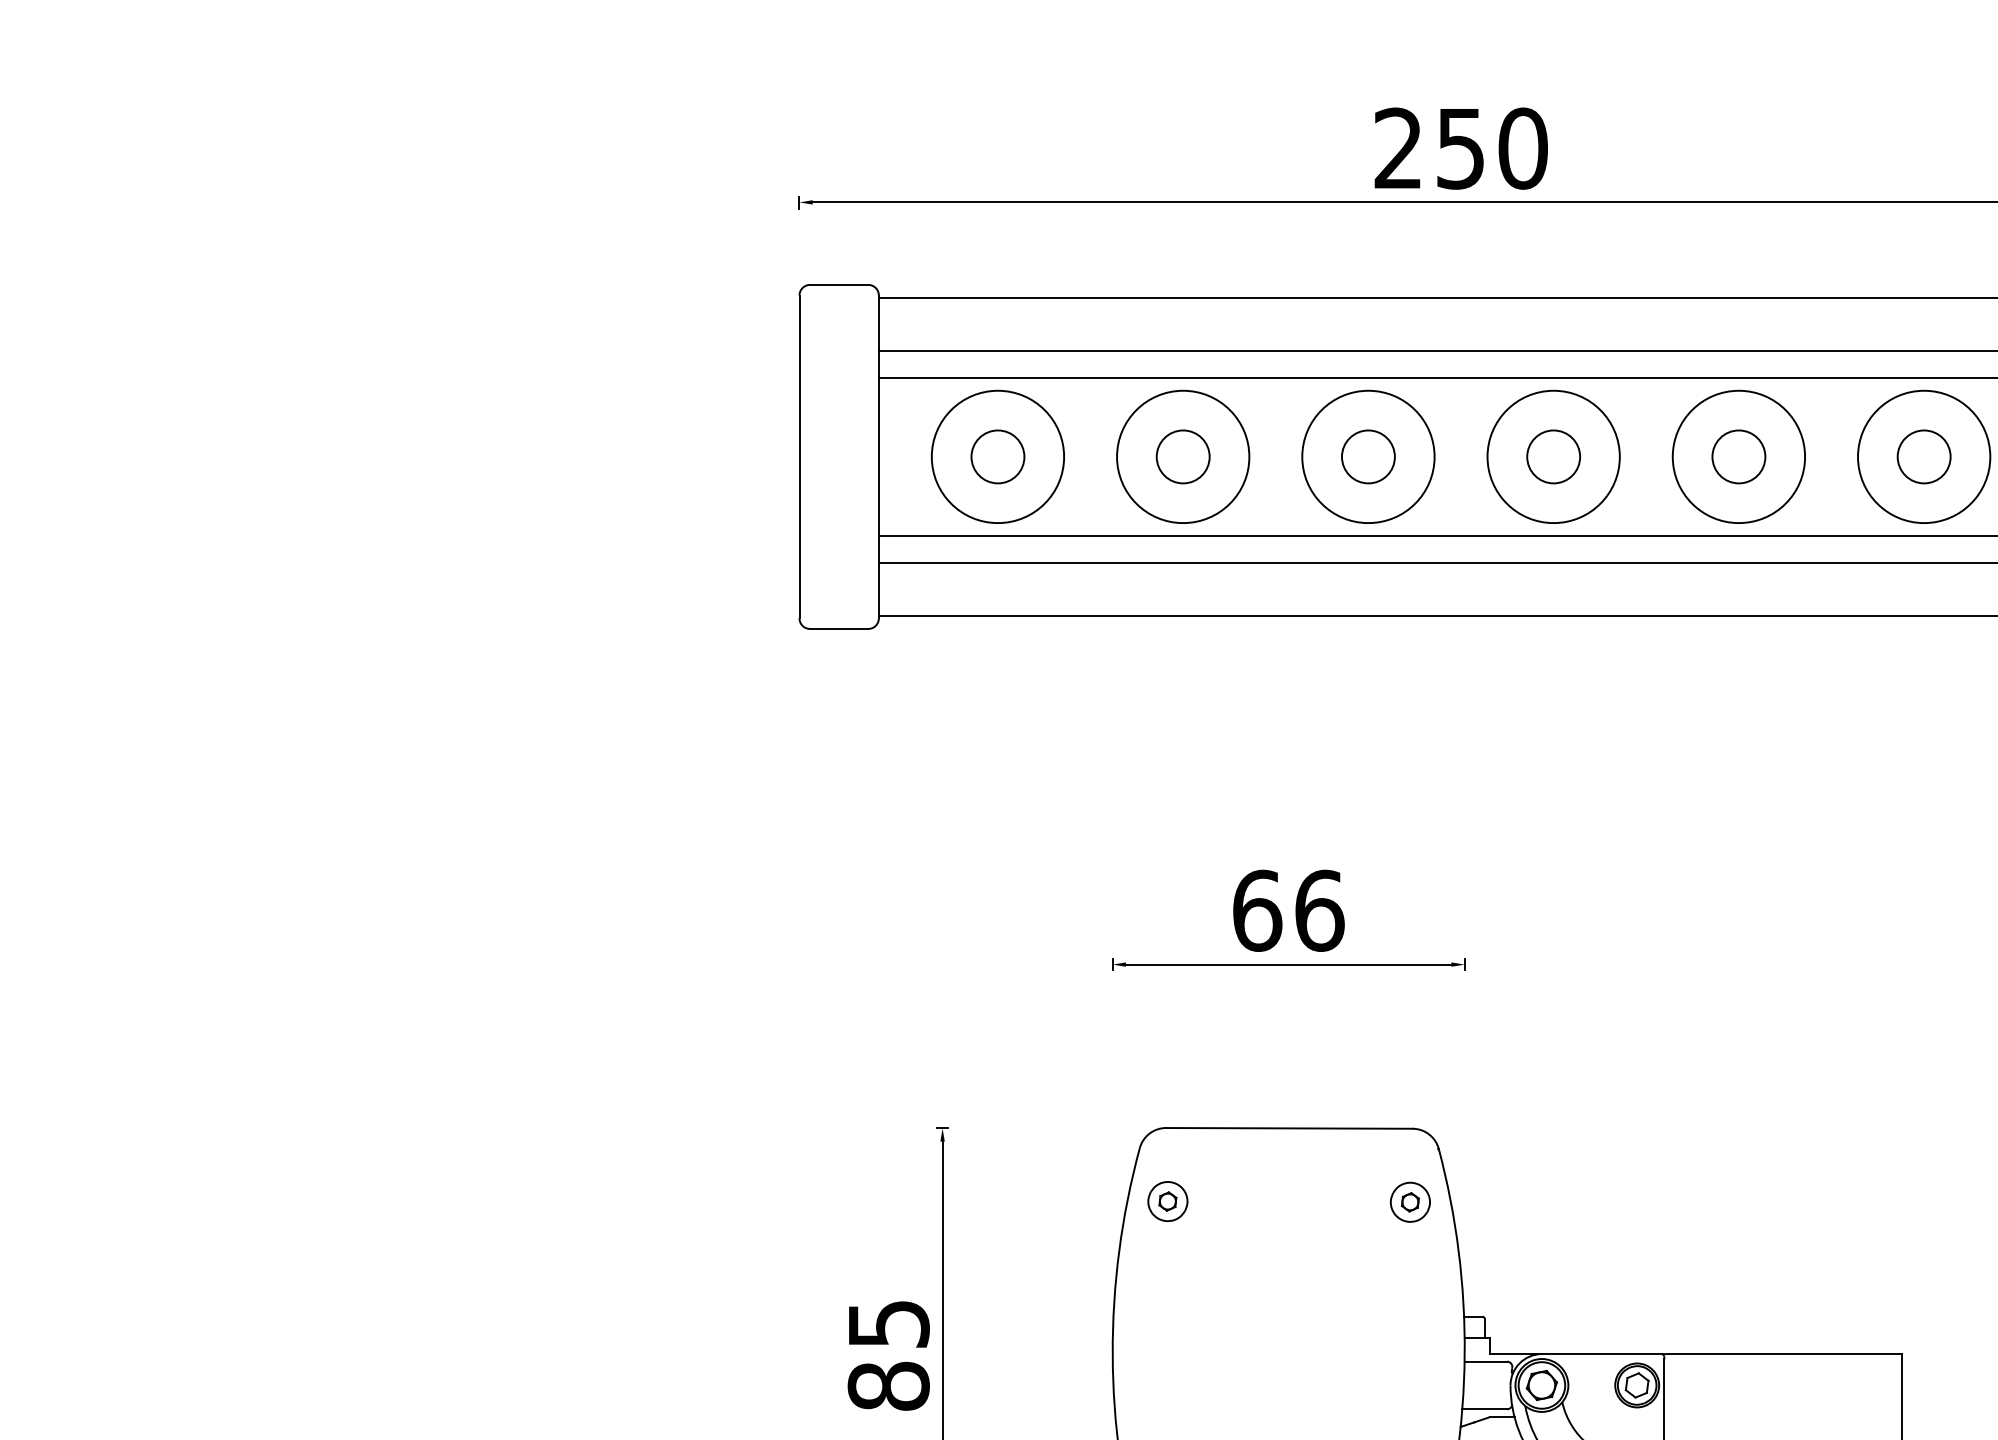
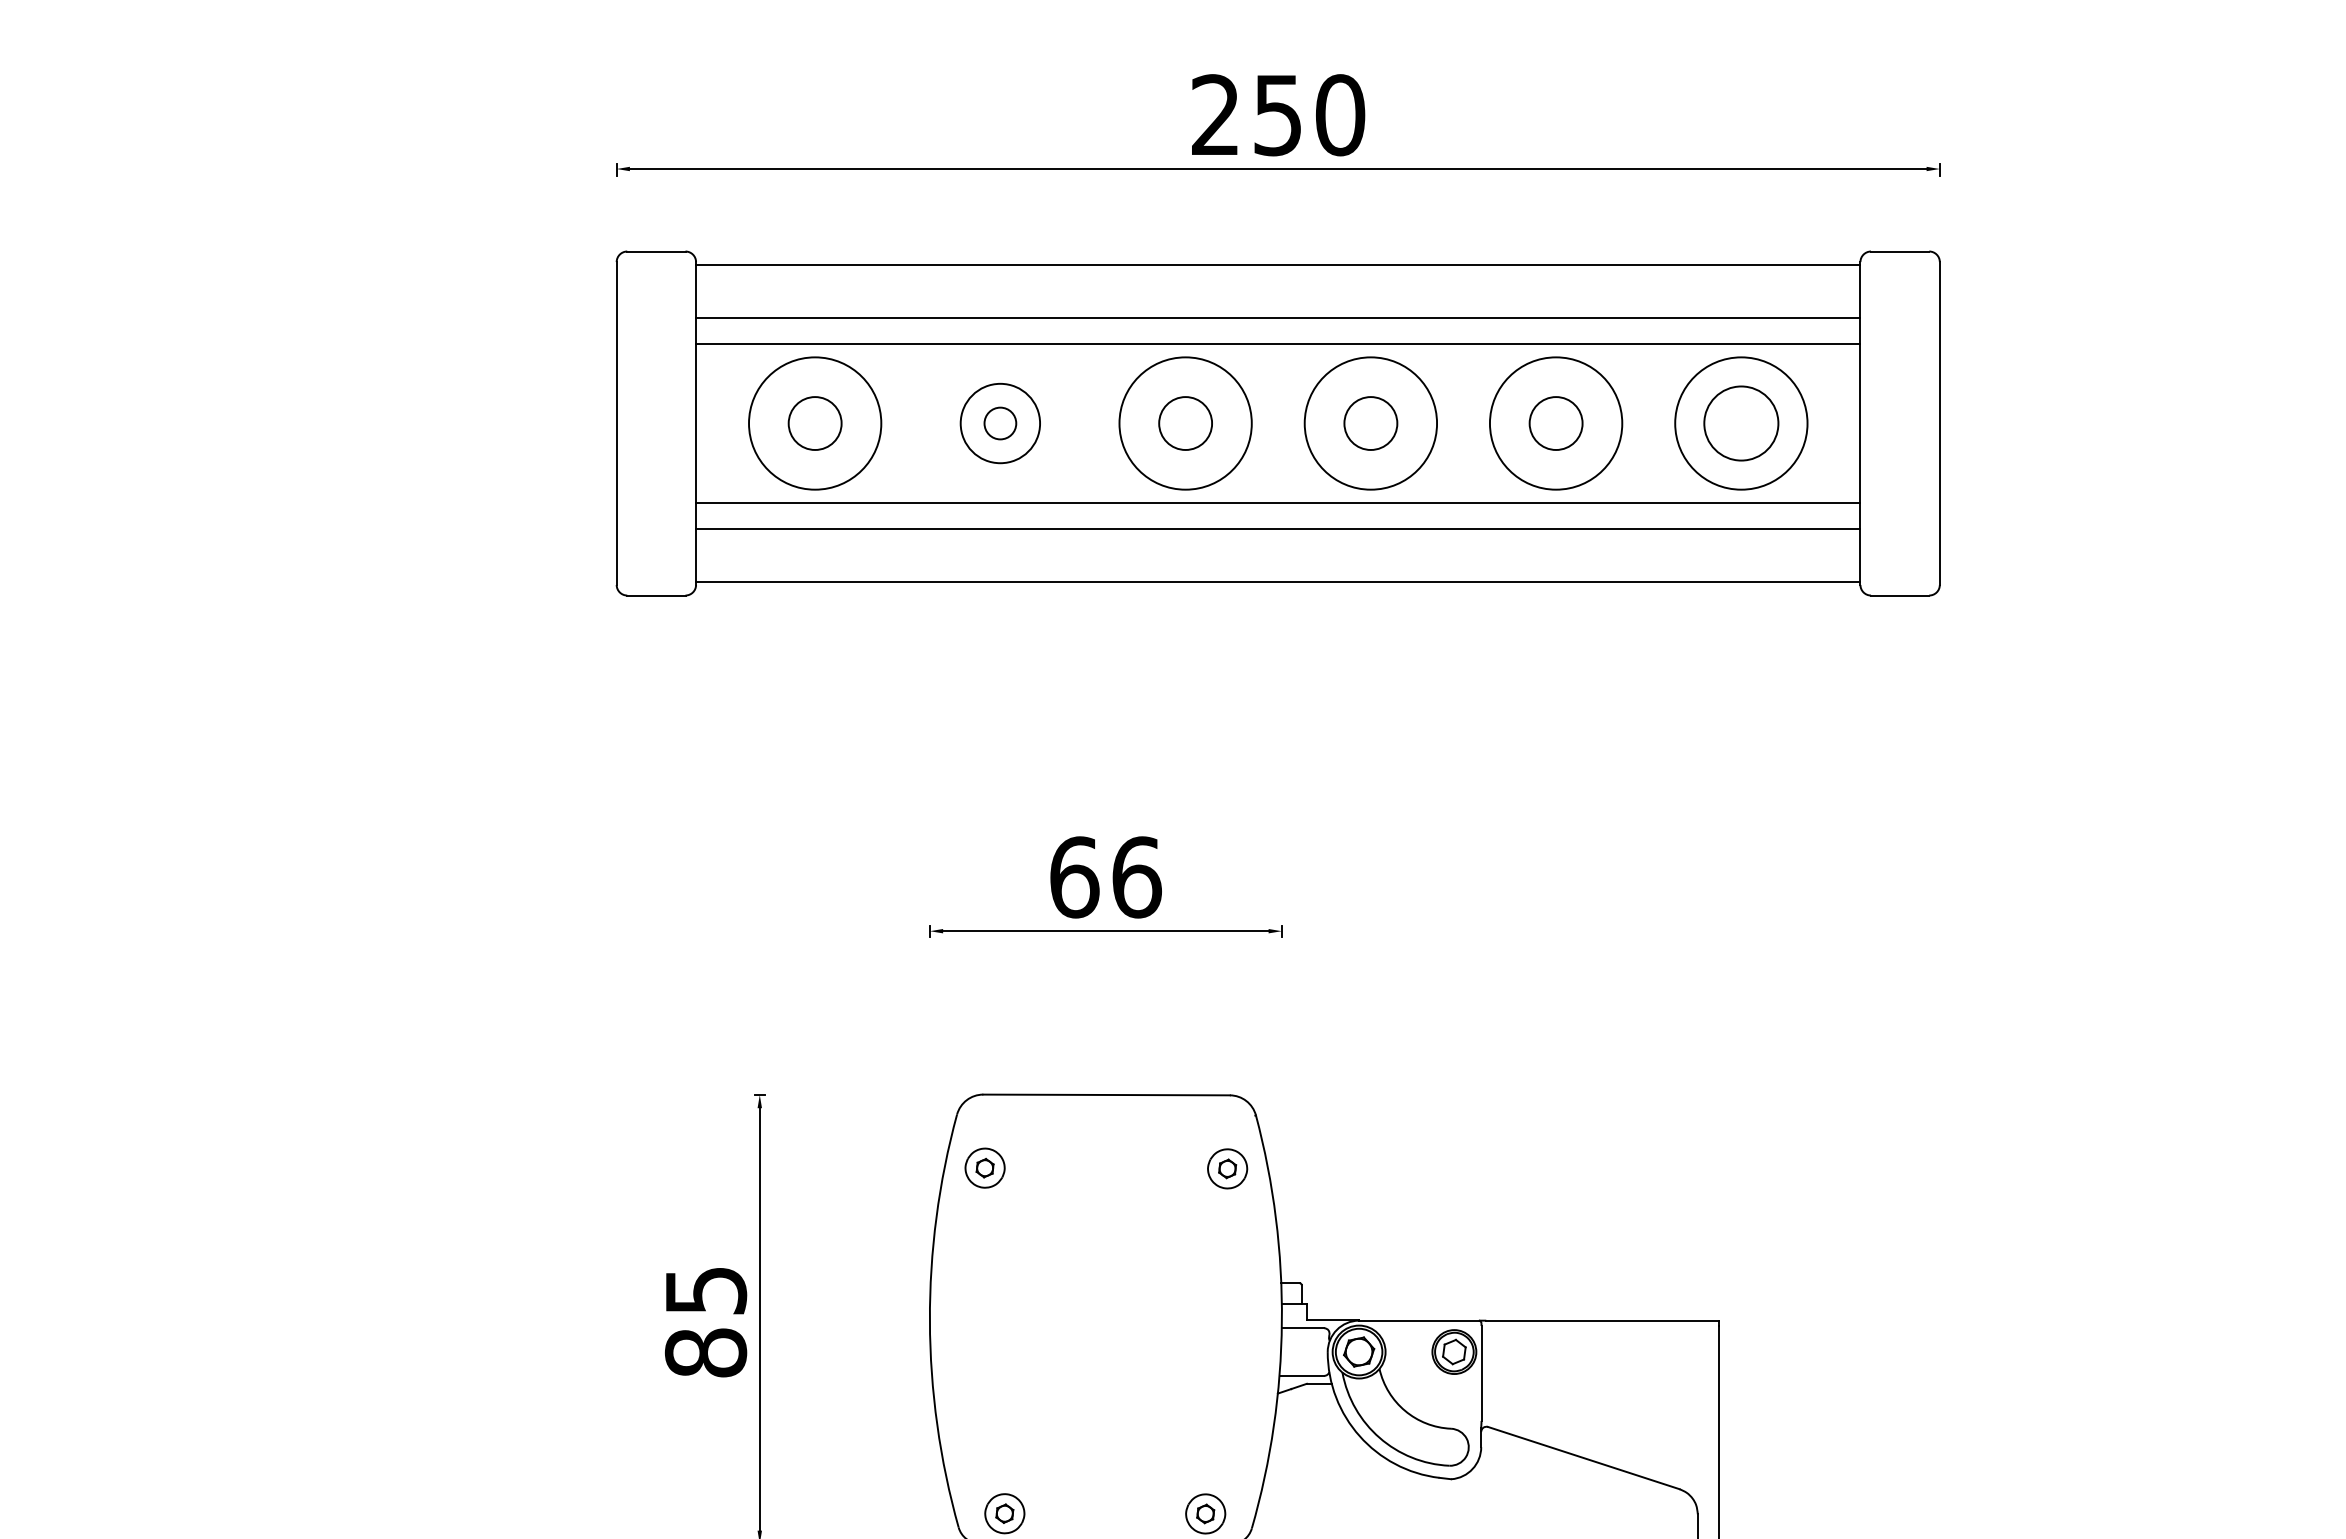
circle: (1182, 456) -> (999, 423), size x0.6
circle: (1183, 456) -> (1000, 423), size x0.6
circle: (1923, 456) -> (1740, 423), size x1.4

